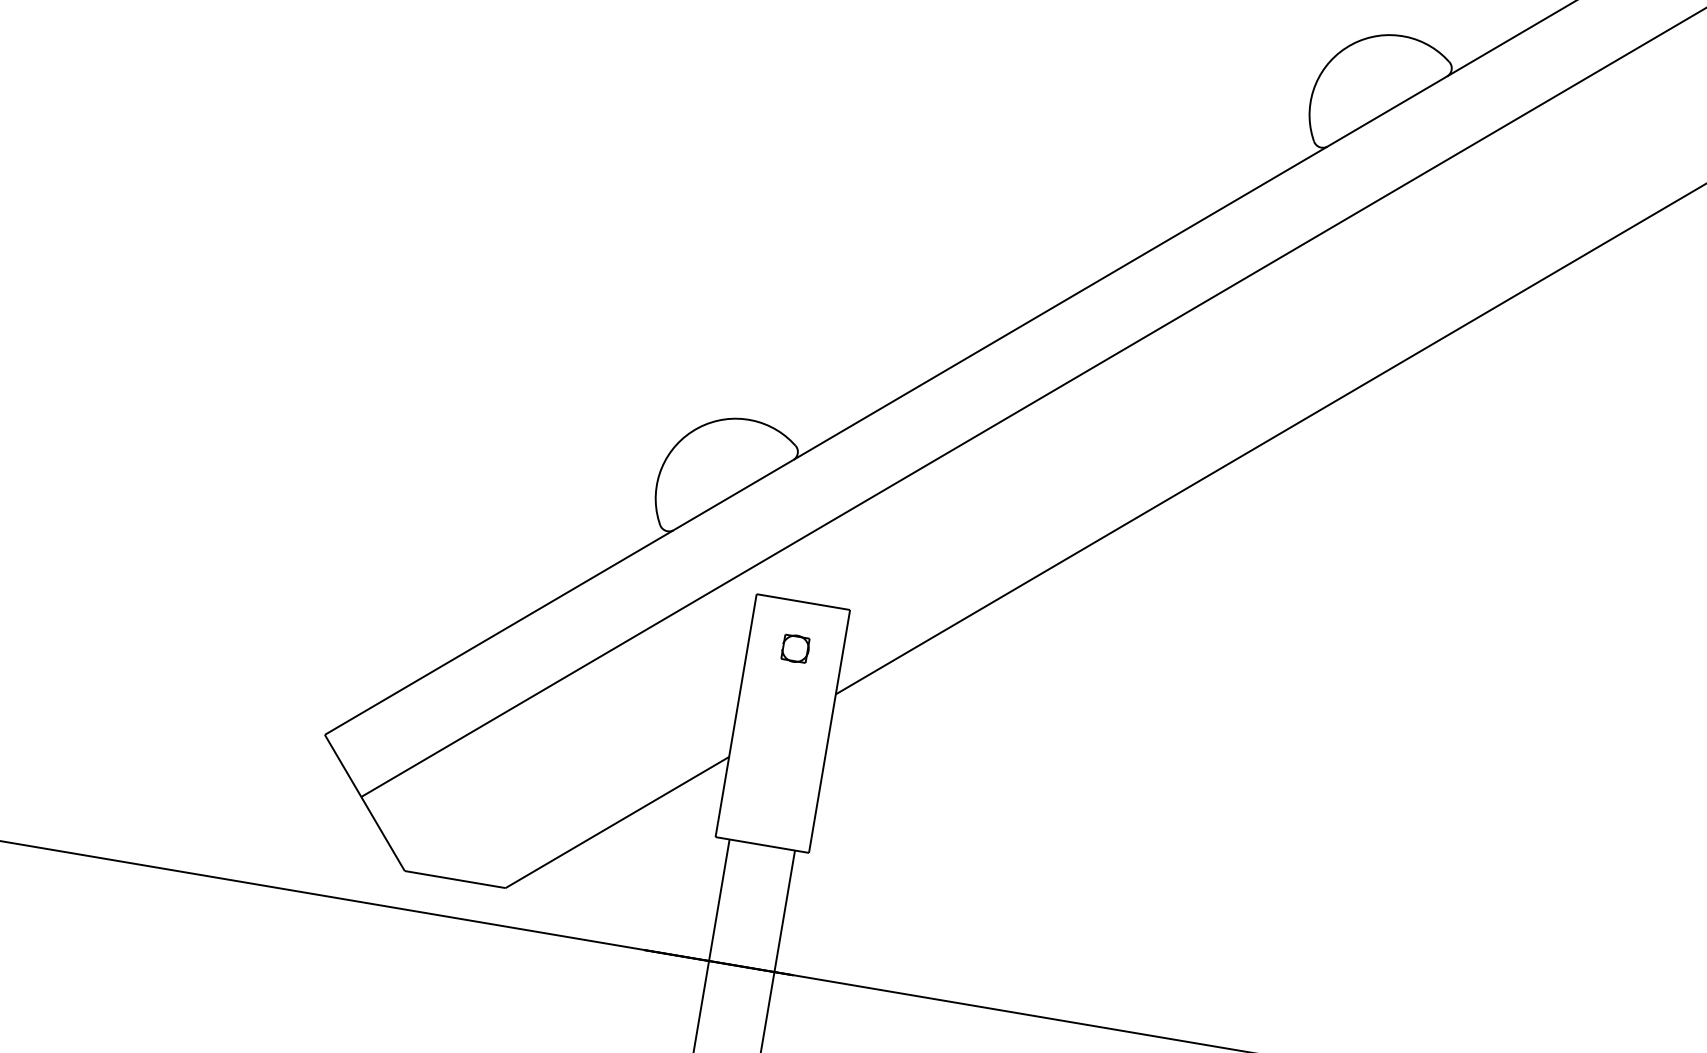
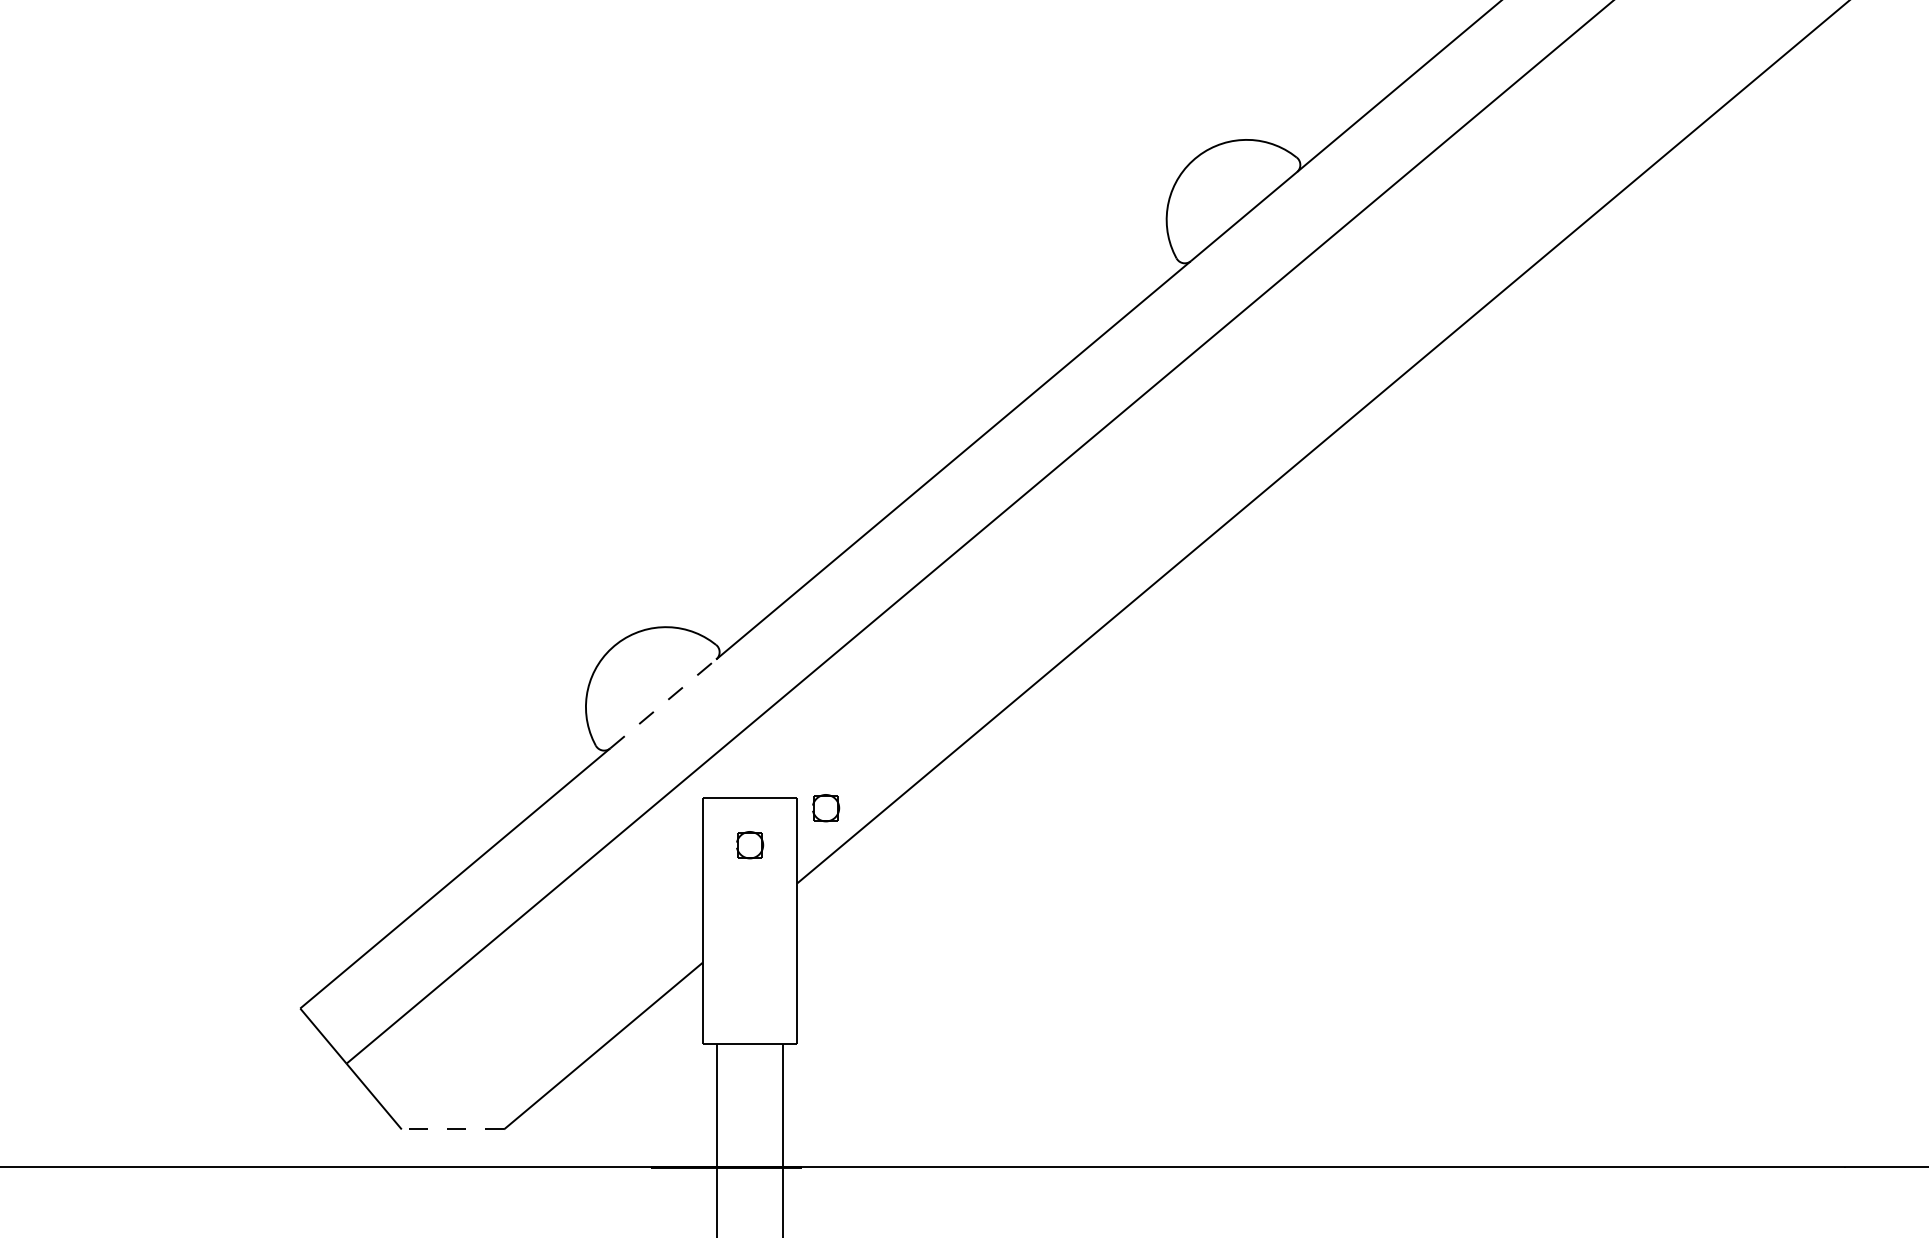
line: (733, 494) -> (663, 703), solid -> dashed
part: (877, 625) -> (826, 808), added
line: (454, 879) -> (452, 1129), solid -> dashed

